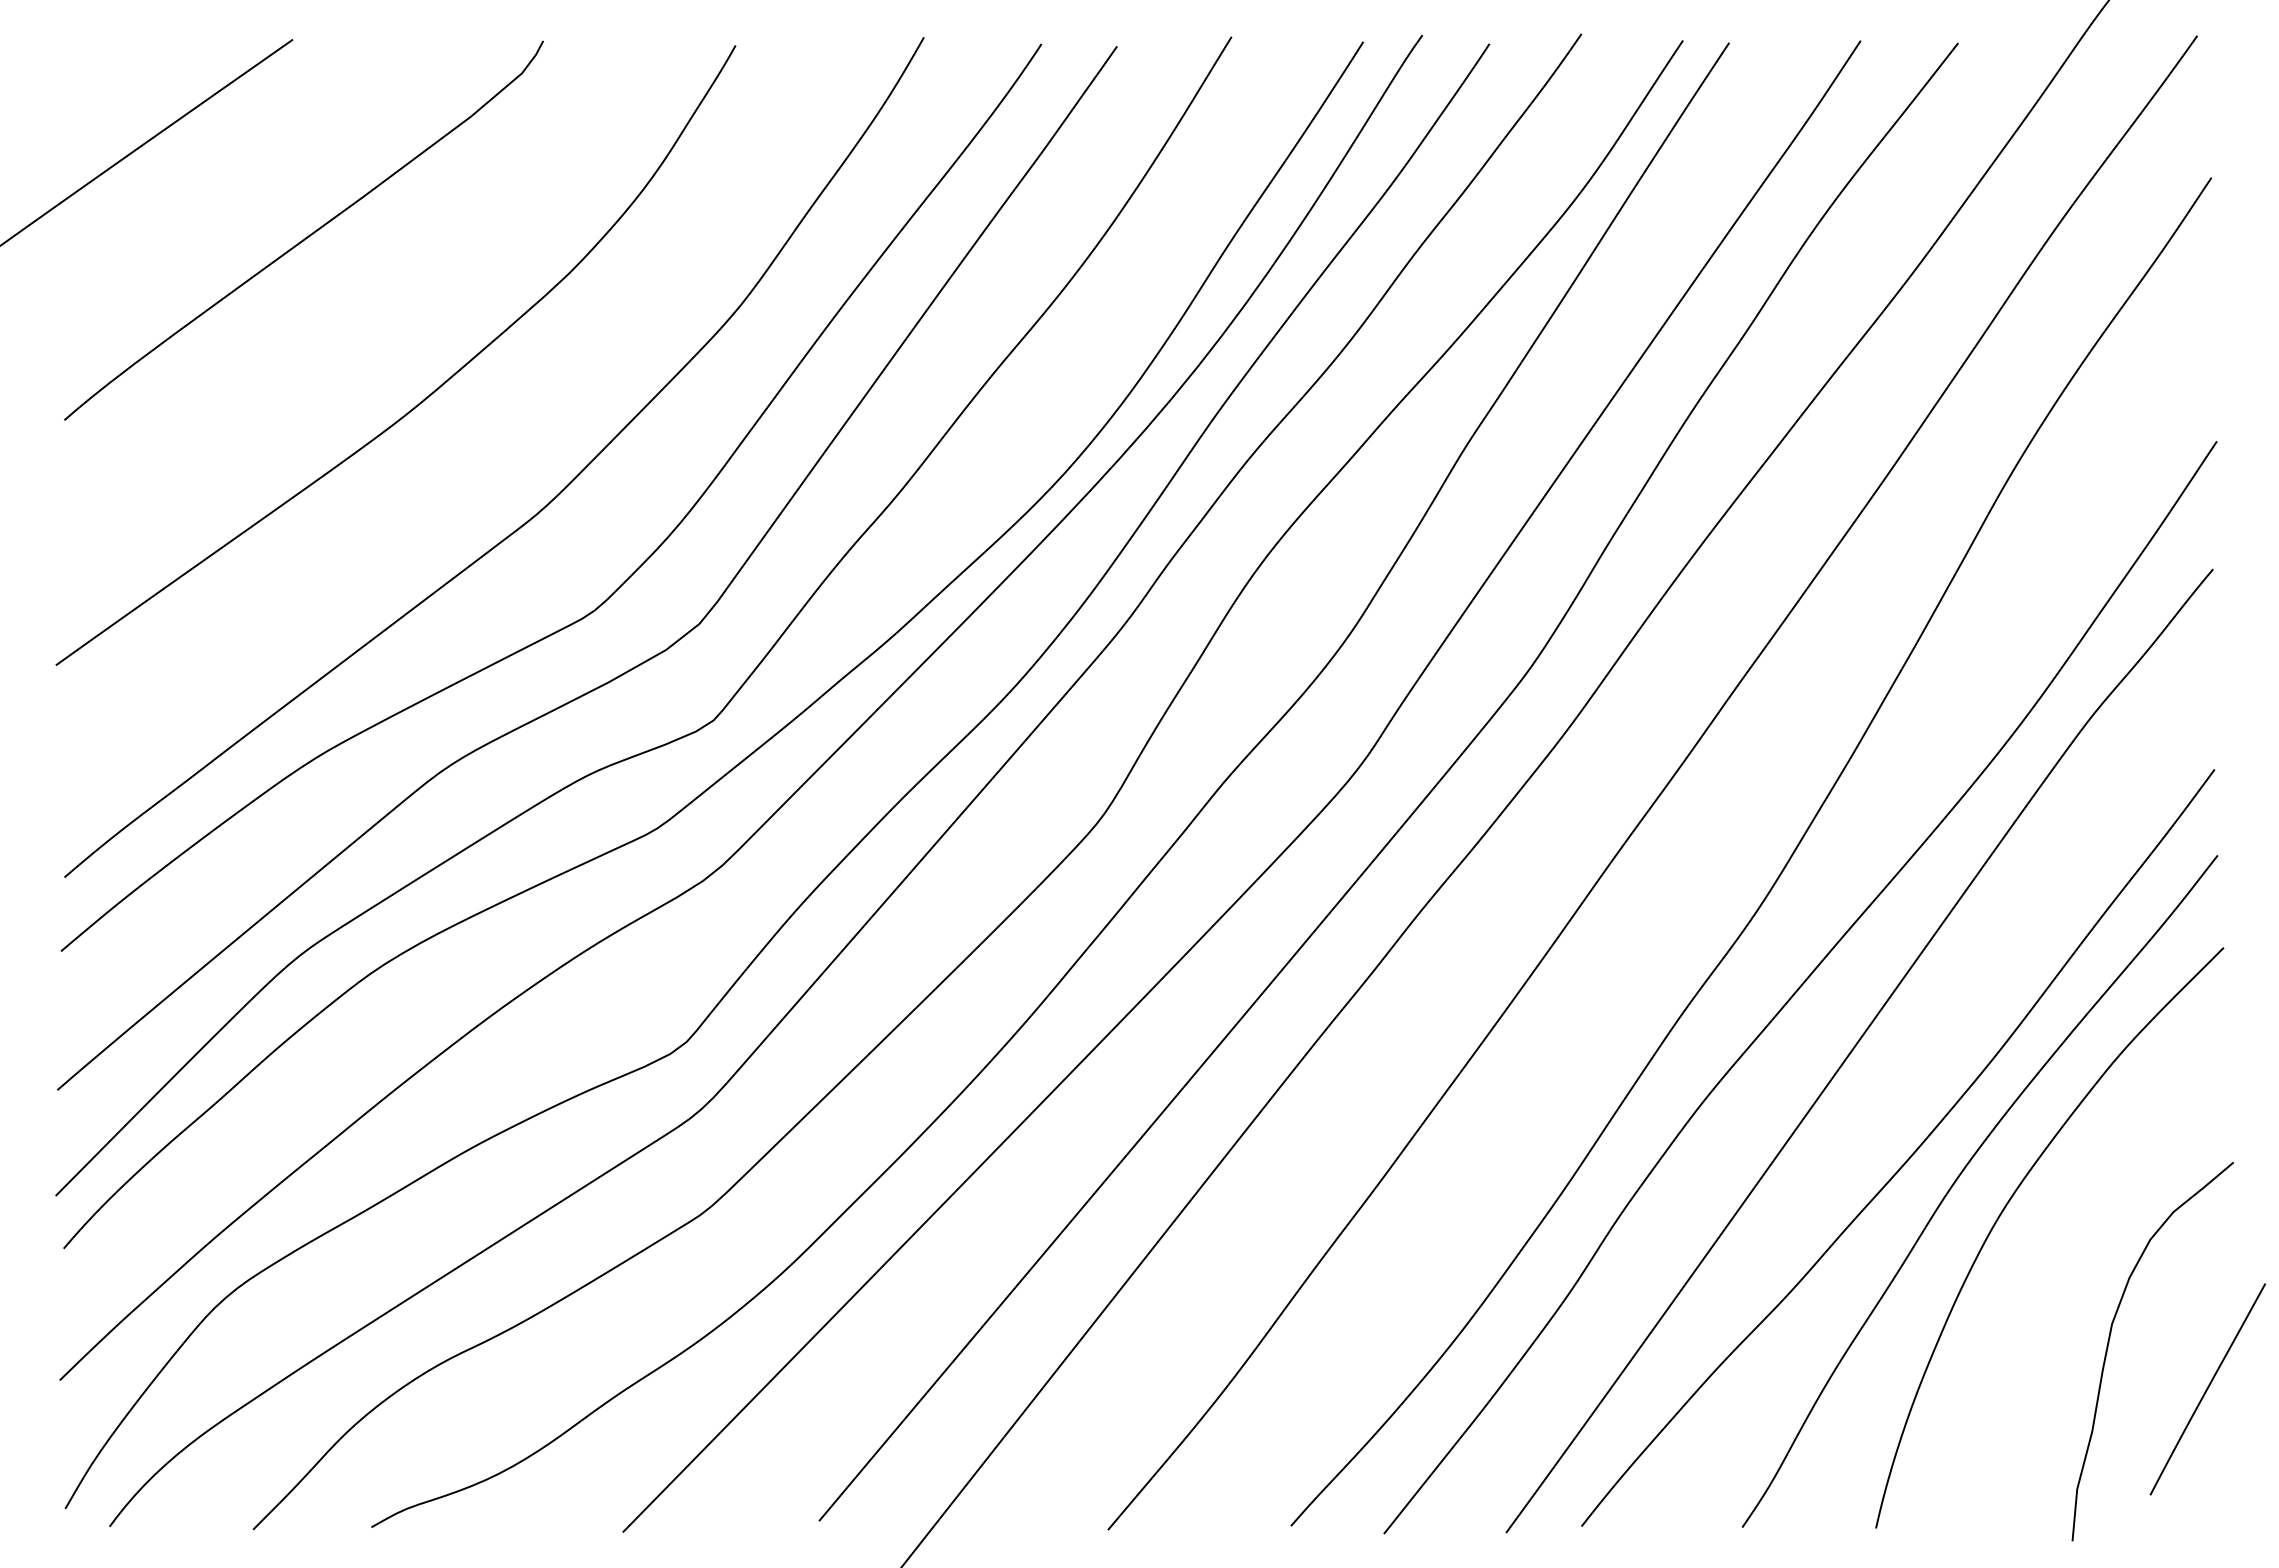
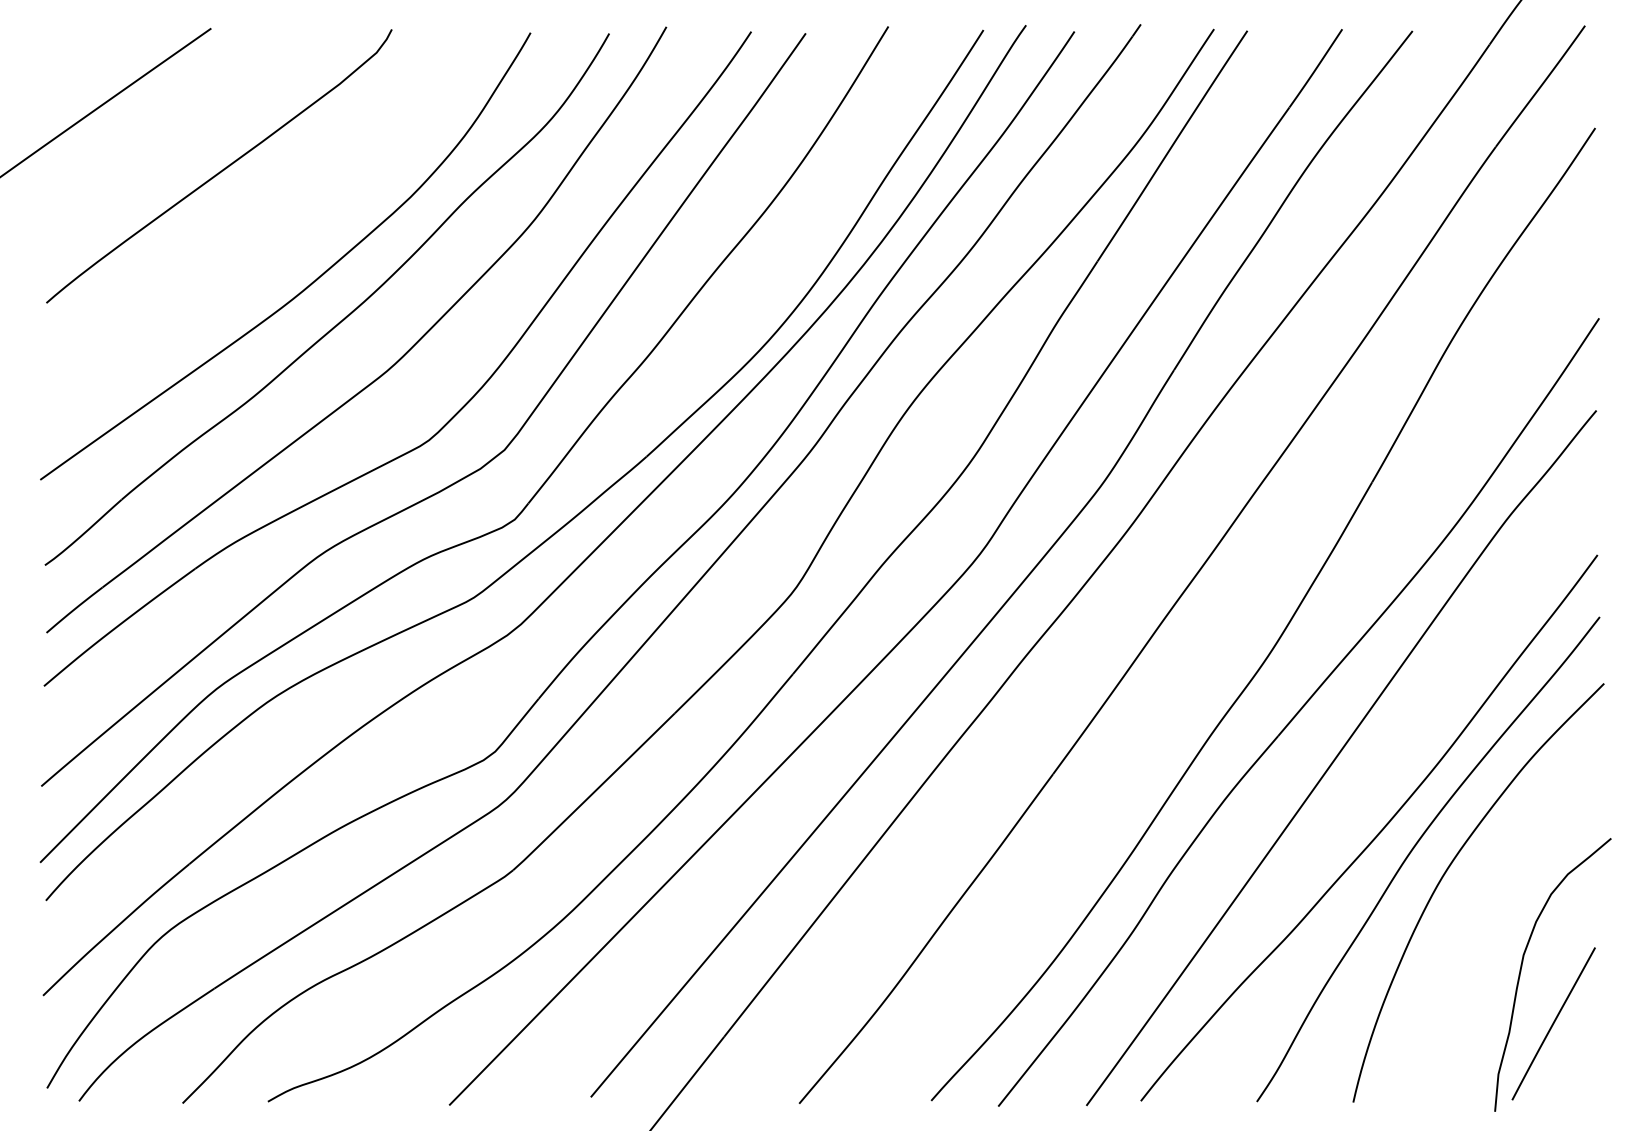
part: (477, 440) -> (344, 317), added
curve: (2207, 1389) -> (1553, 1023), moved

